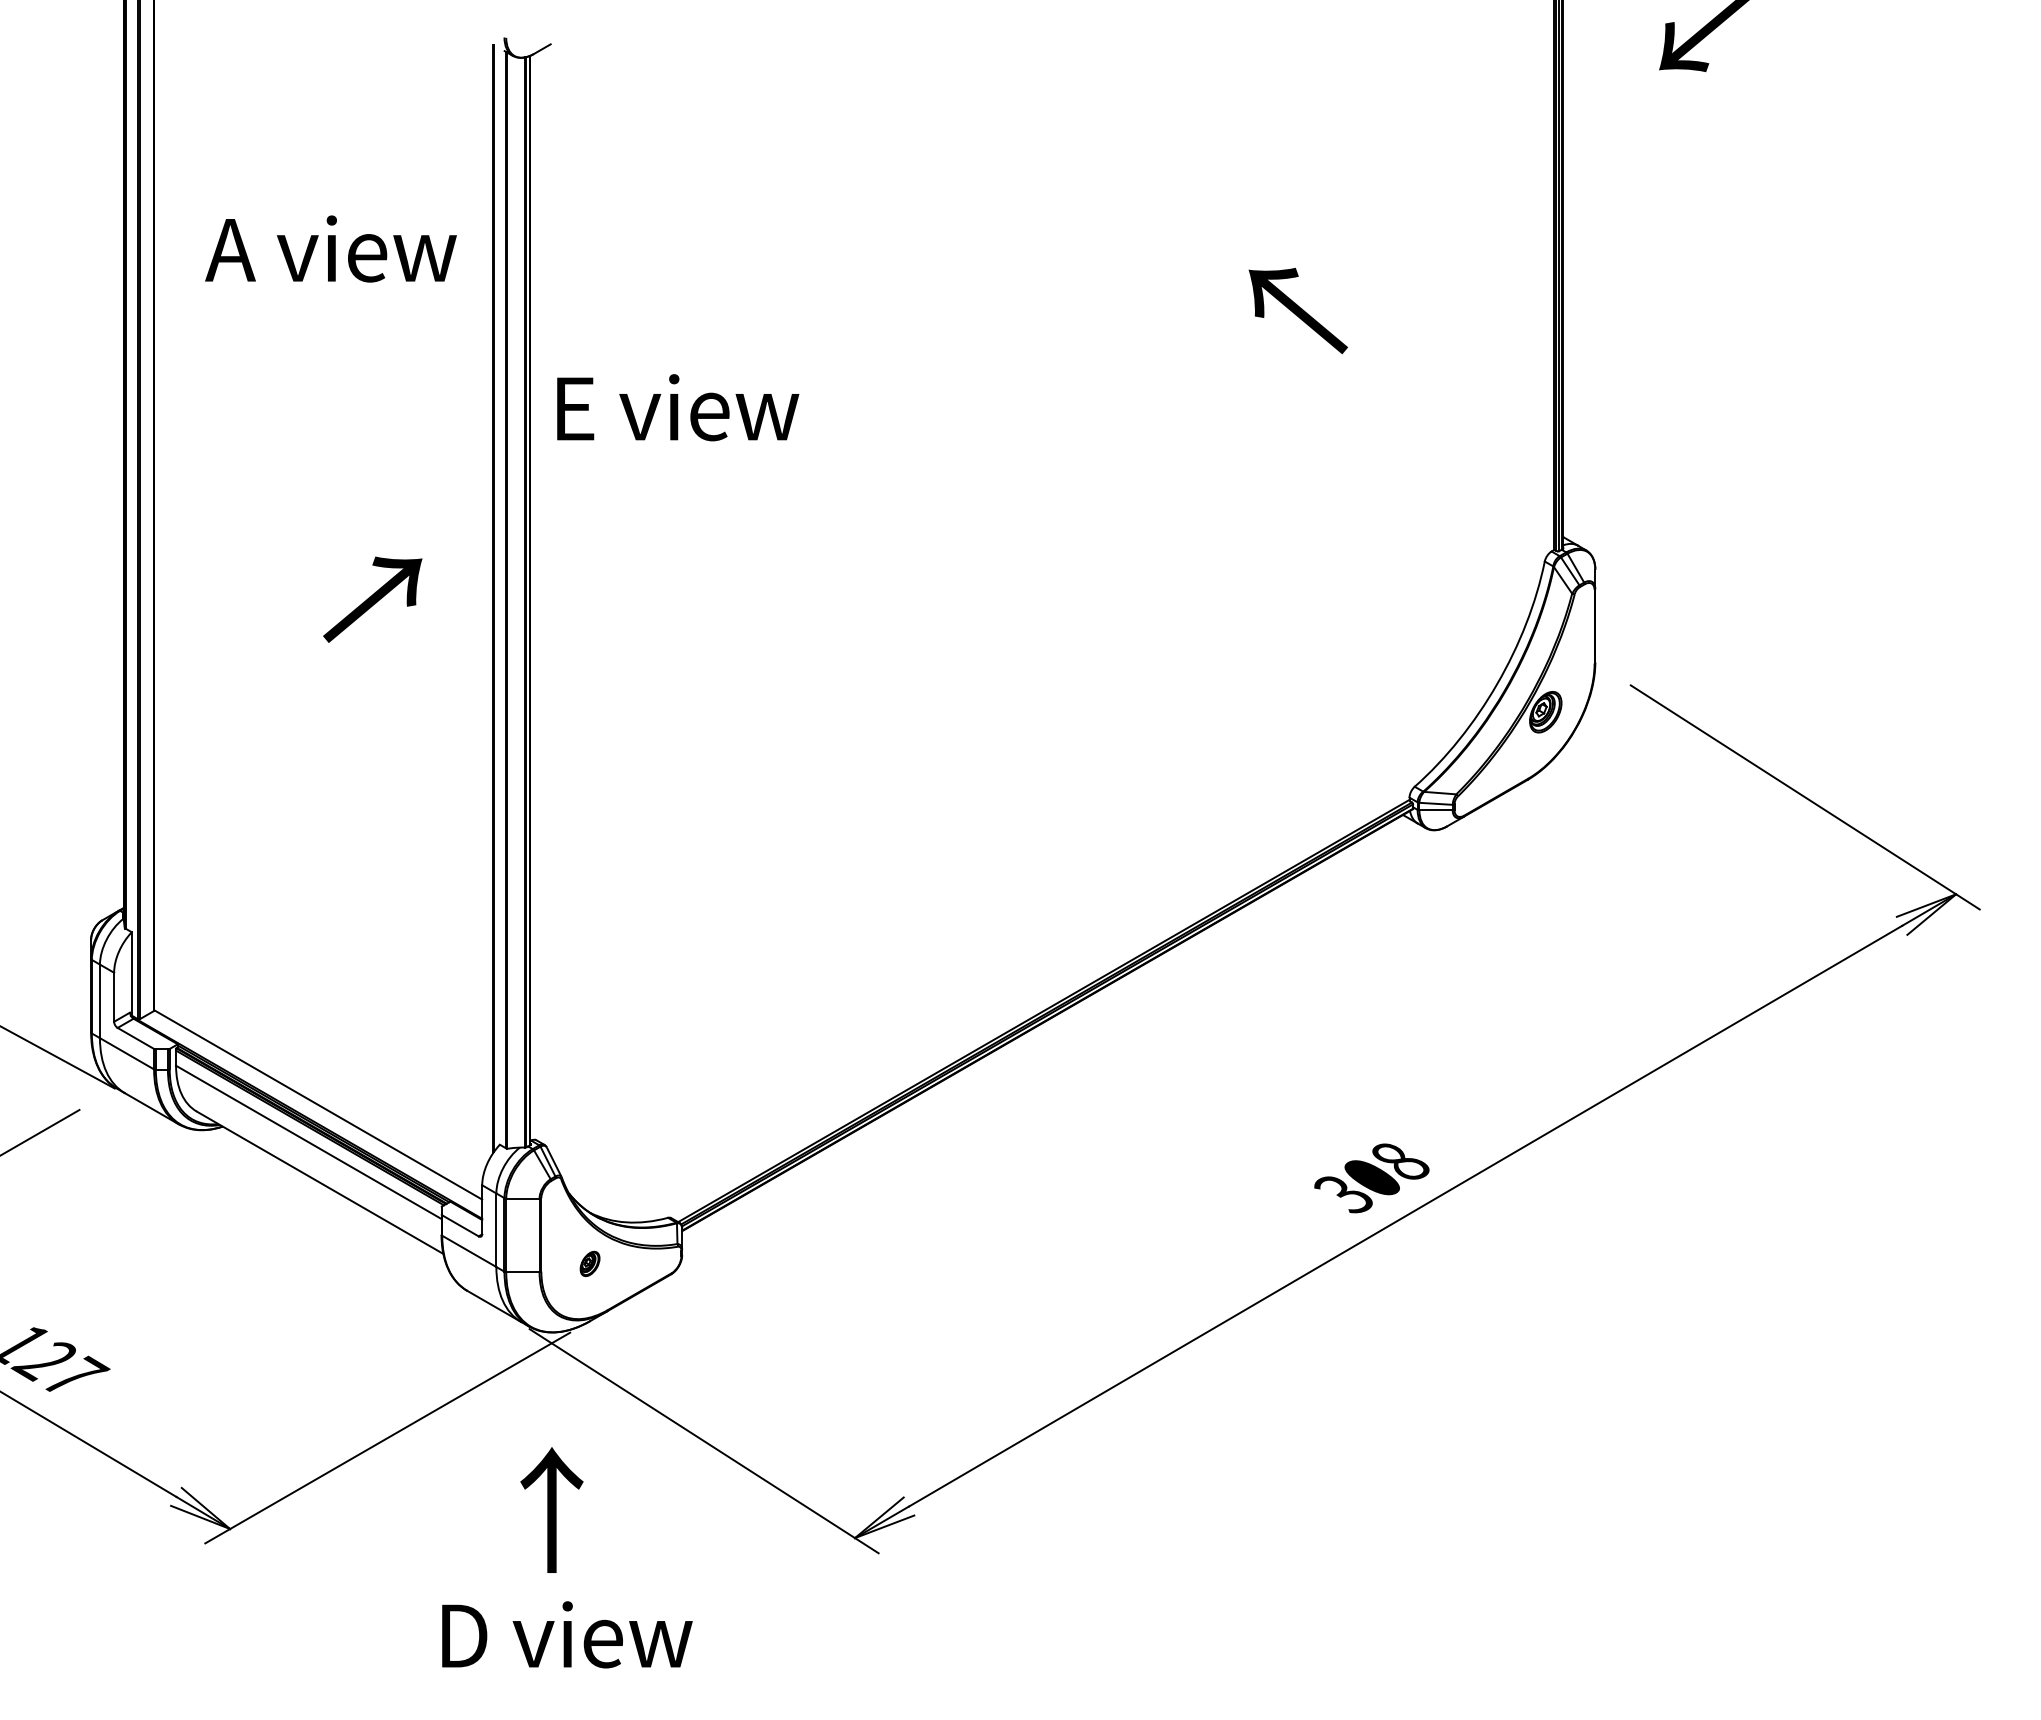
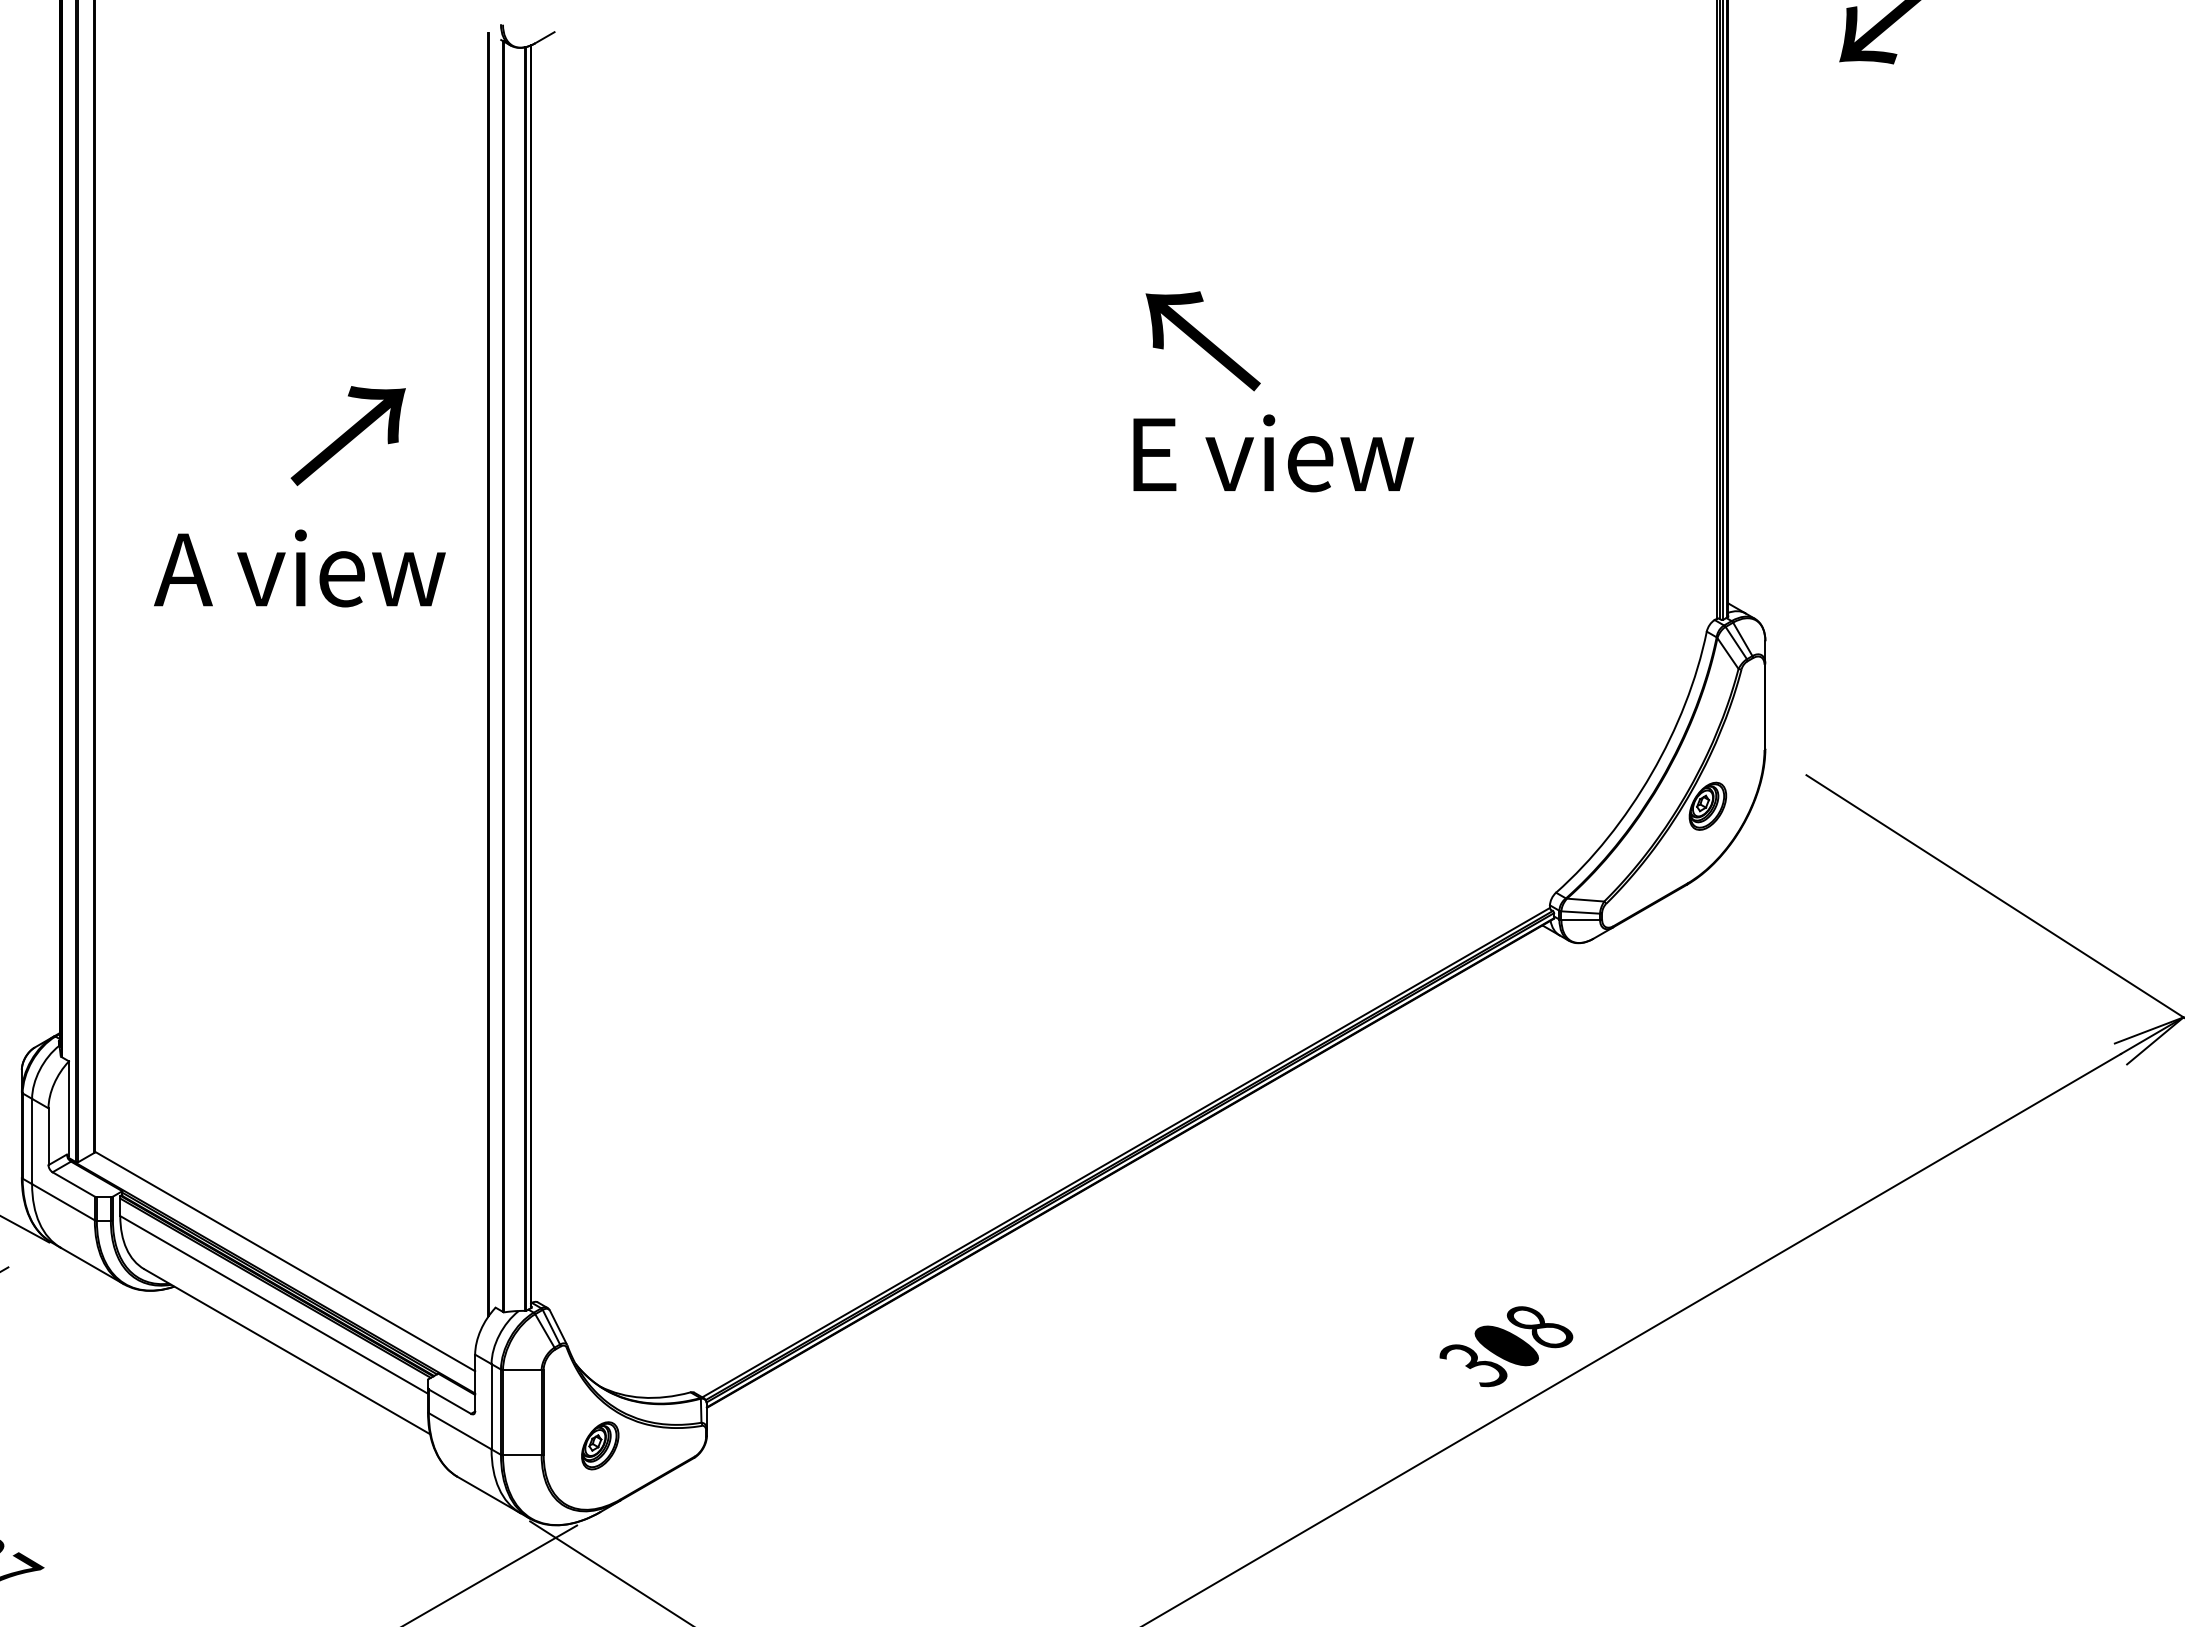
text: (330, 248) -> (299, 567), moved
text: (1297, 310) -> (1202, 340), moved
text: (678, 407) -> (1274, 453), moved
text: (372, 599) -> (347, 435), moved
part: (589, 1263) -> (599, 1445), size x1.67

